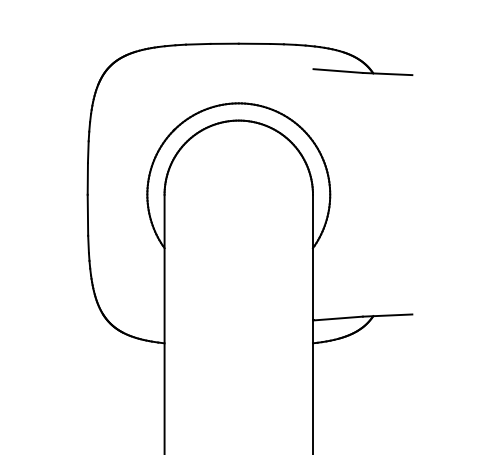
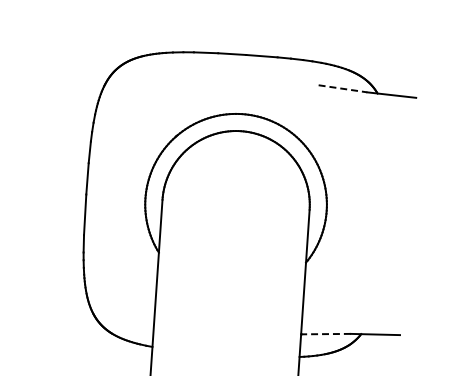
line: (338, 71) -> (343, 89), solid -> dashed
line: (338, 318) -> (326, 334), solid -> dashed

